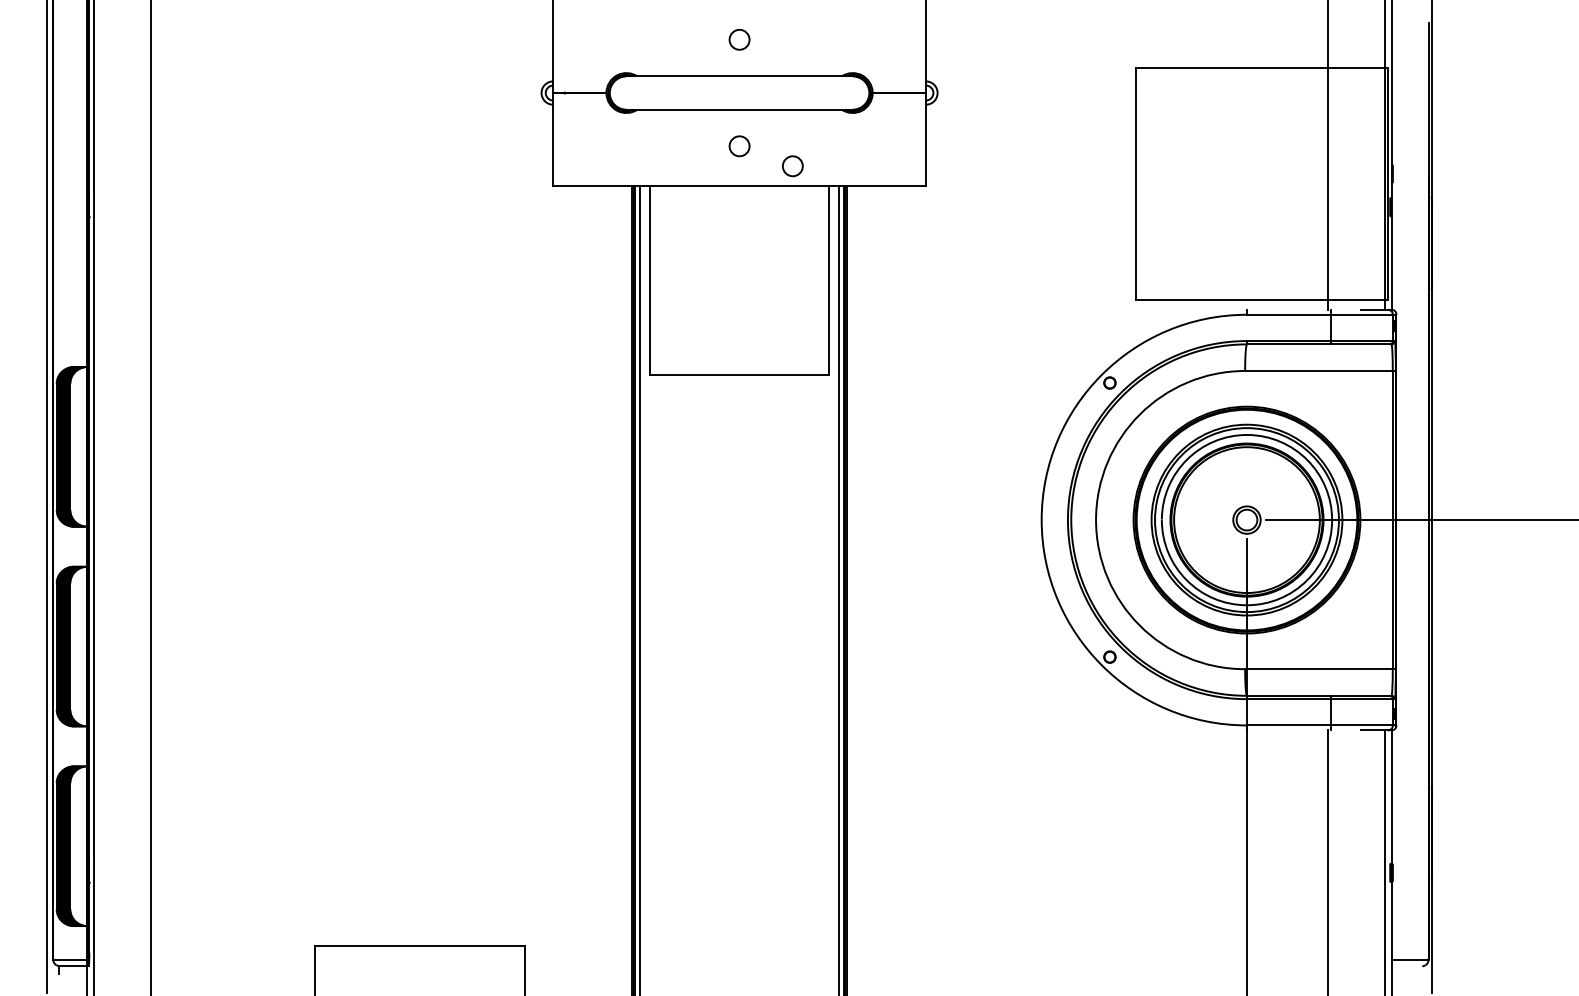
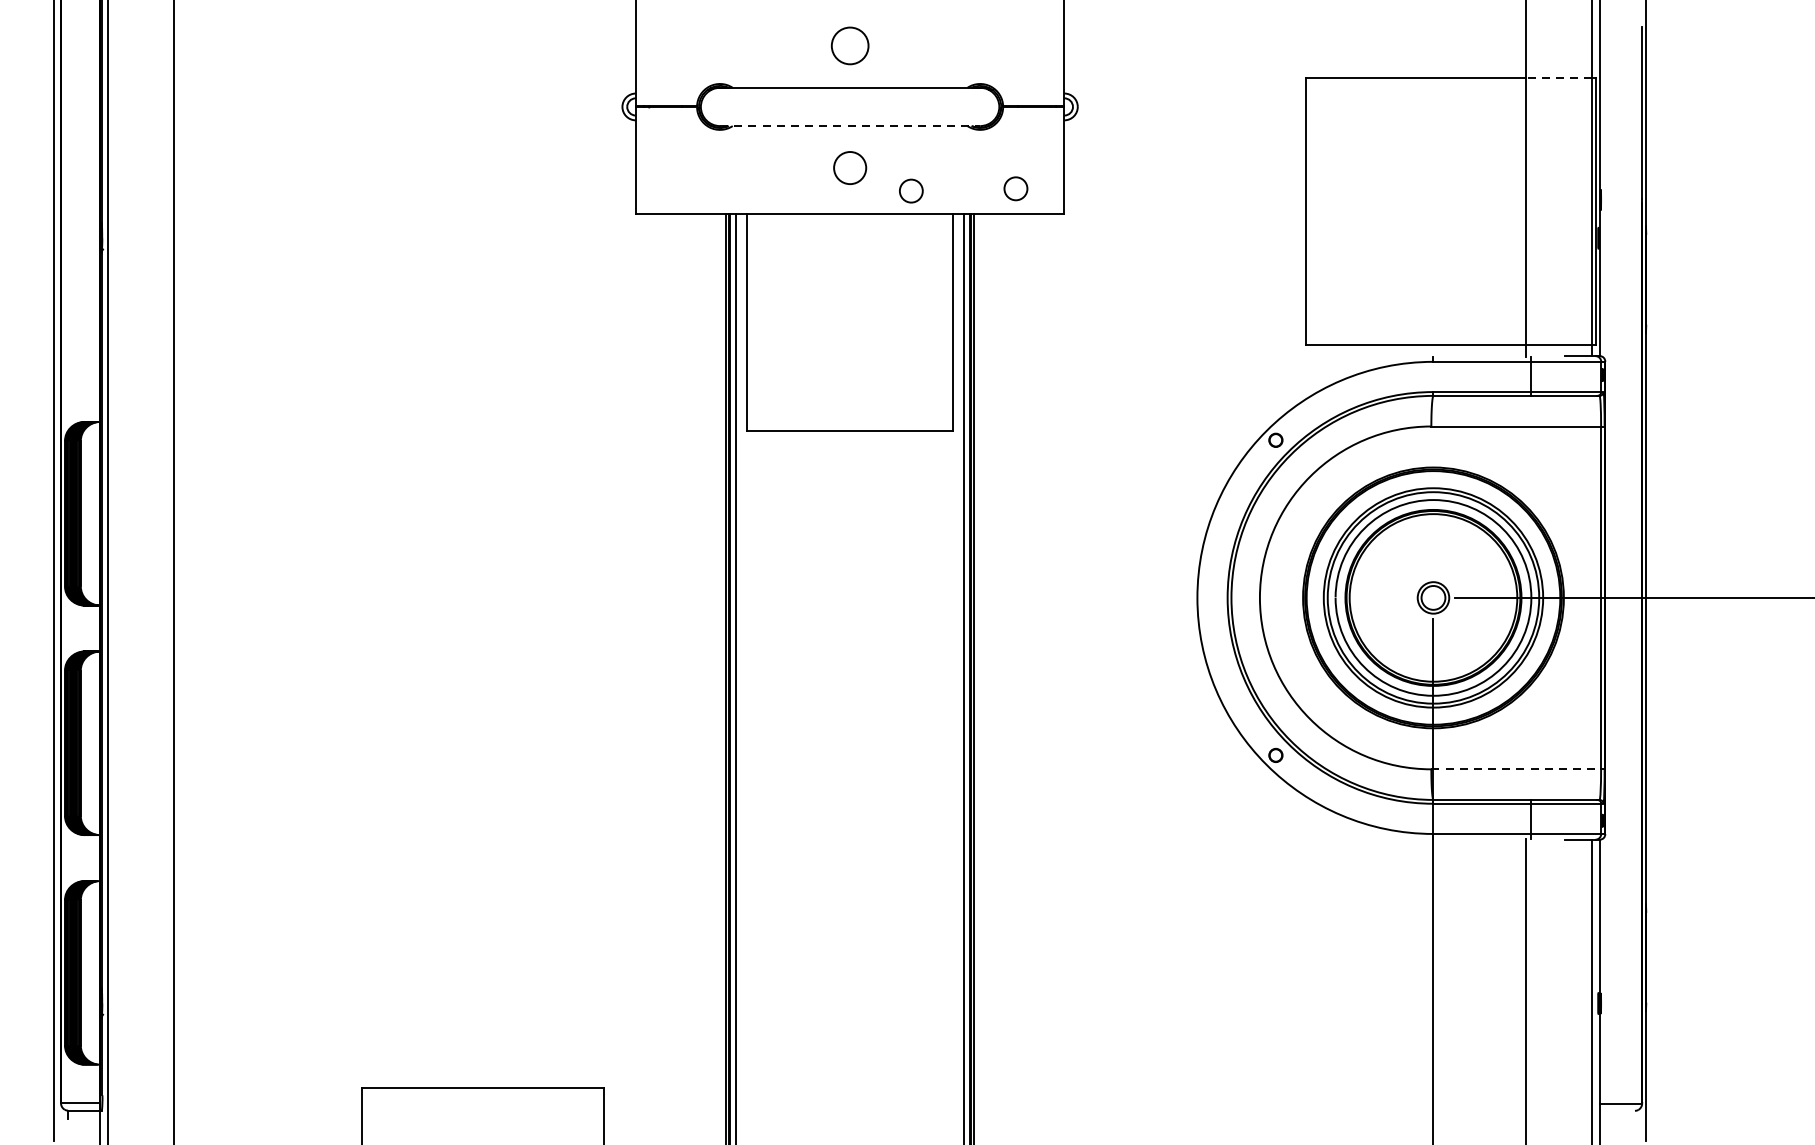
circle: (739, 39) -> (850, 45), size x1.6
line: (1356, 67) -> (1559, 77), solid -> dashed
line: (740, 109) -> (851, 125), solid -> dashed
circle: (739, 146) -> (850, 168), size x1.4
circle: (883, 164) -> (1015, 189), added
line: (1318, 669) -> (1515, 769), solid -> dashed

